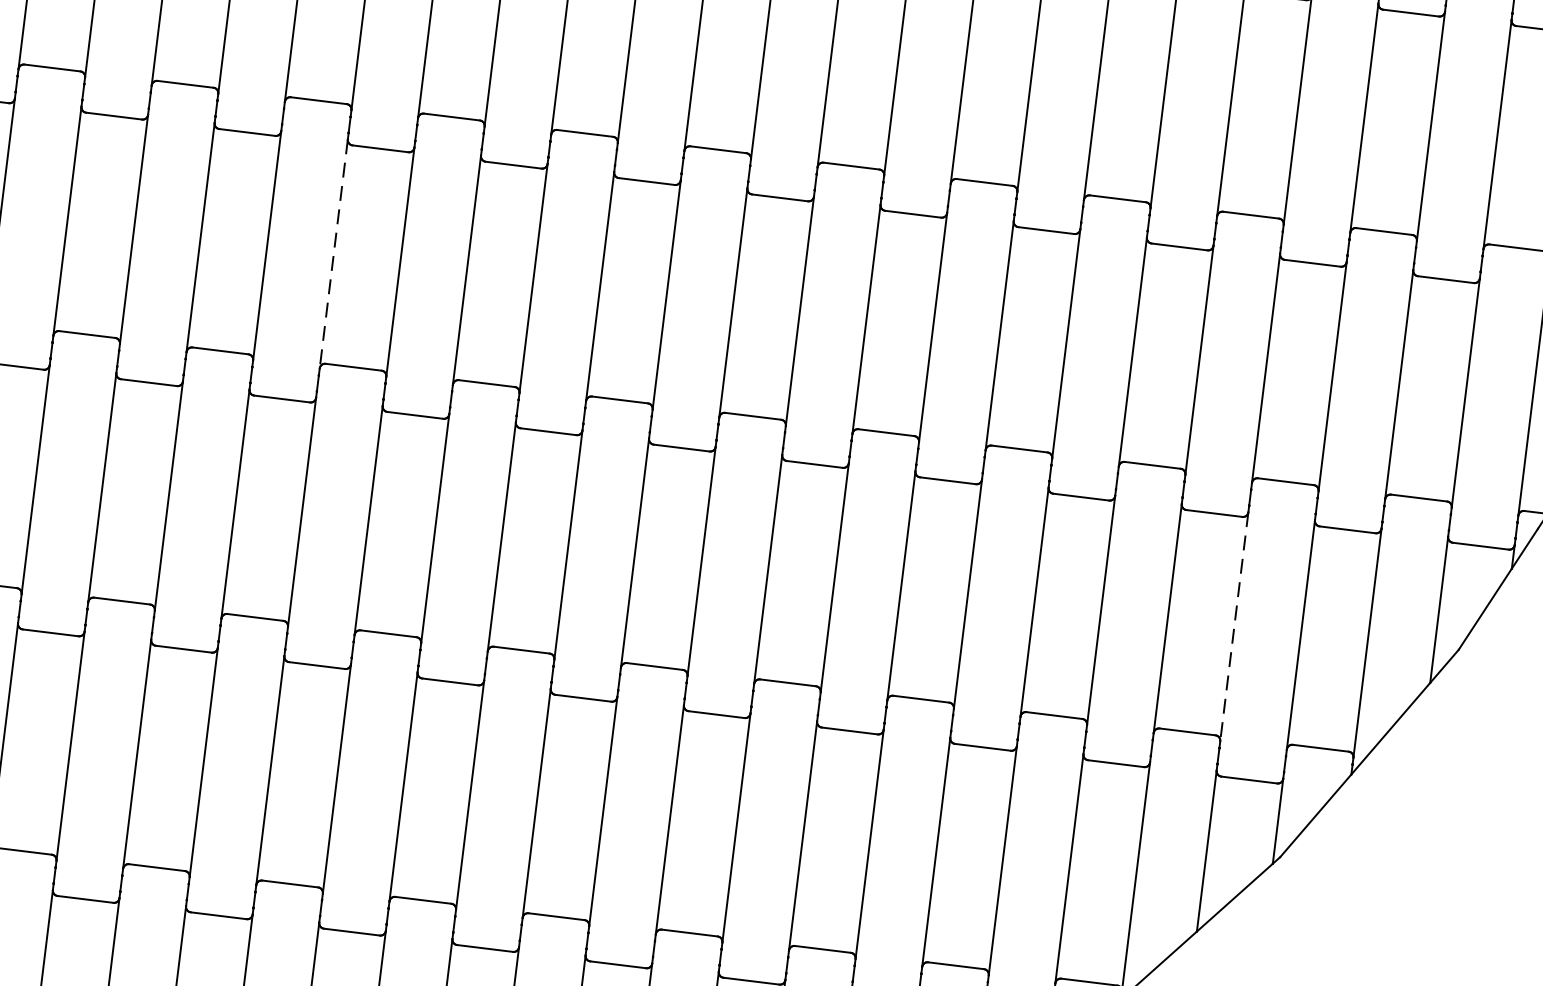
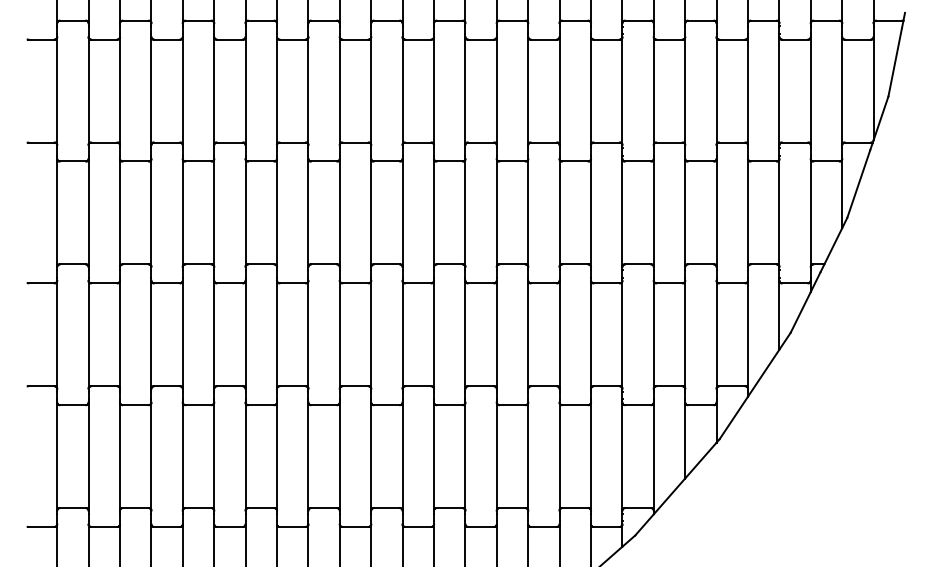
line: (333, 255) -> (245, 213), dashed -> solid
line: (1234, 628) -> (685, 335), dashed -> solid

